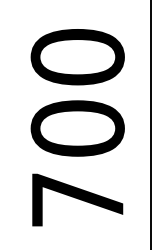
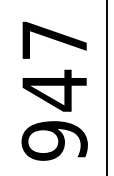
text: (77, 128) -> (54, 90), 700 -> 947

